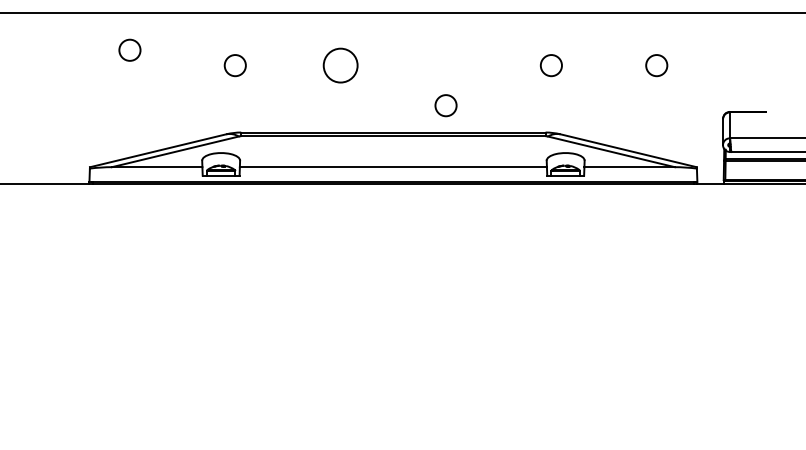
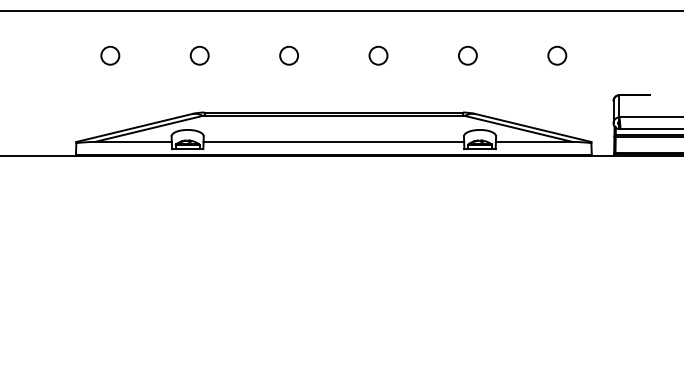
circle: (130, 49) -> (110, 55), moved
circle: (341, 65) -> (289, 55), size x0.62
circle: (446, 105) -> (378, 55), moved

